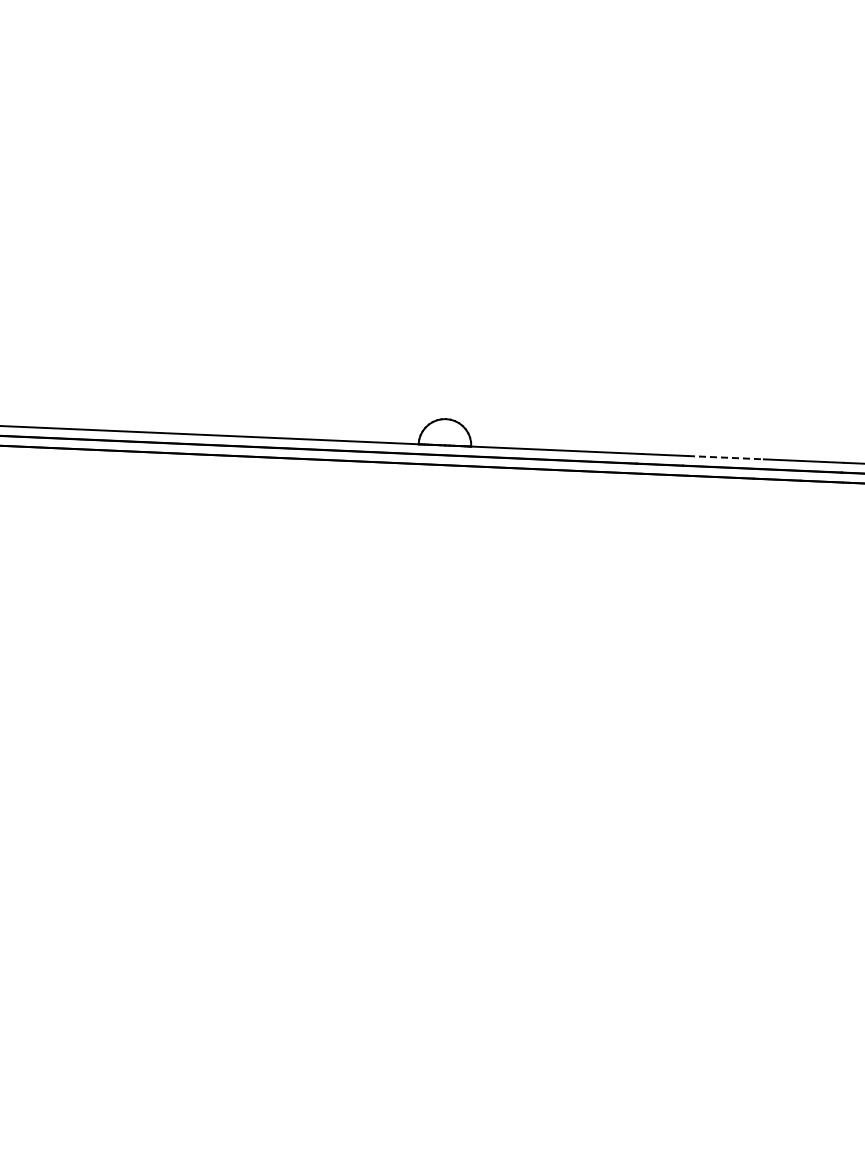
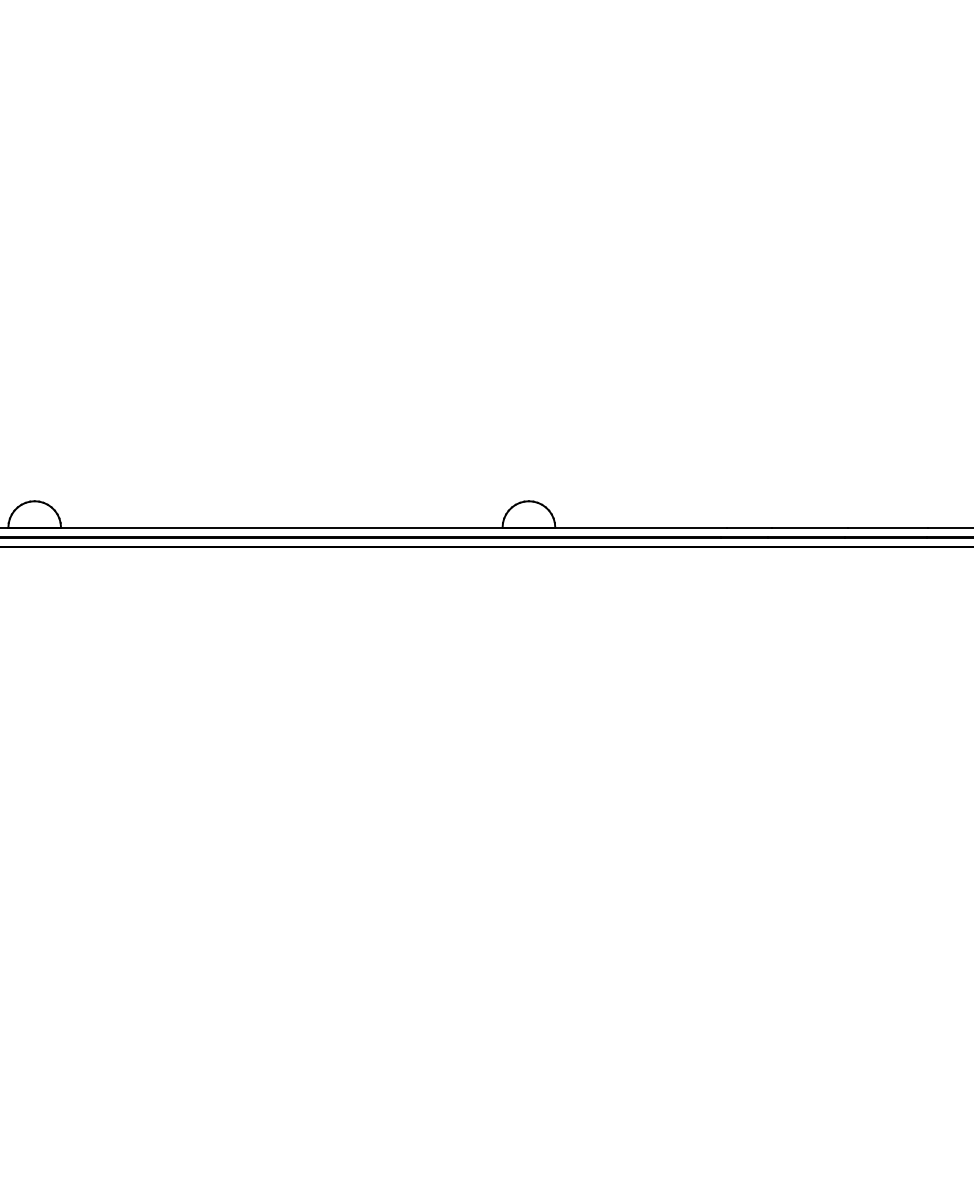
line: (726, 457) -> (810, 527), dashed -> solid

